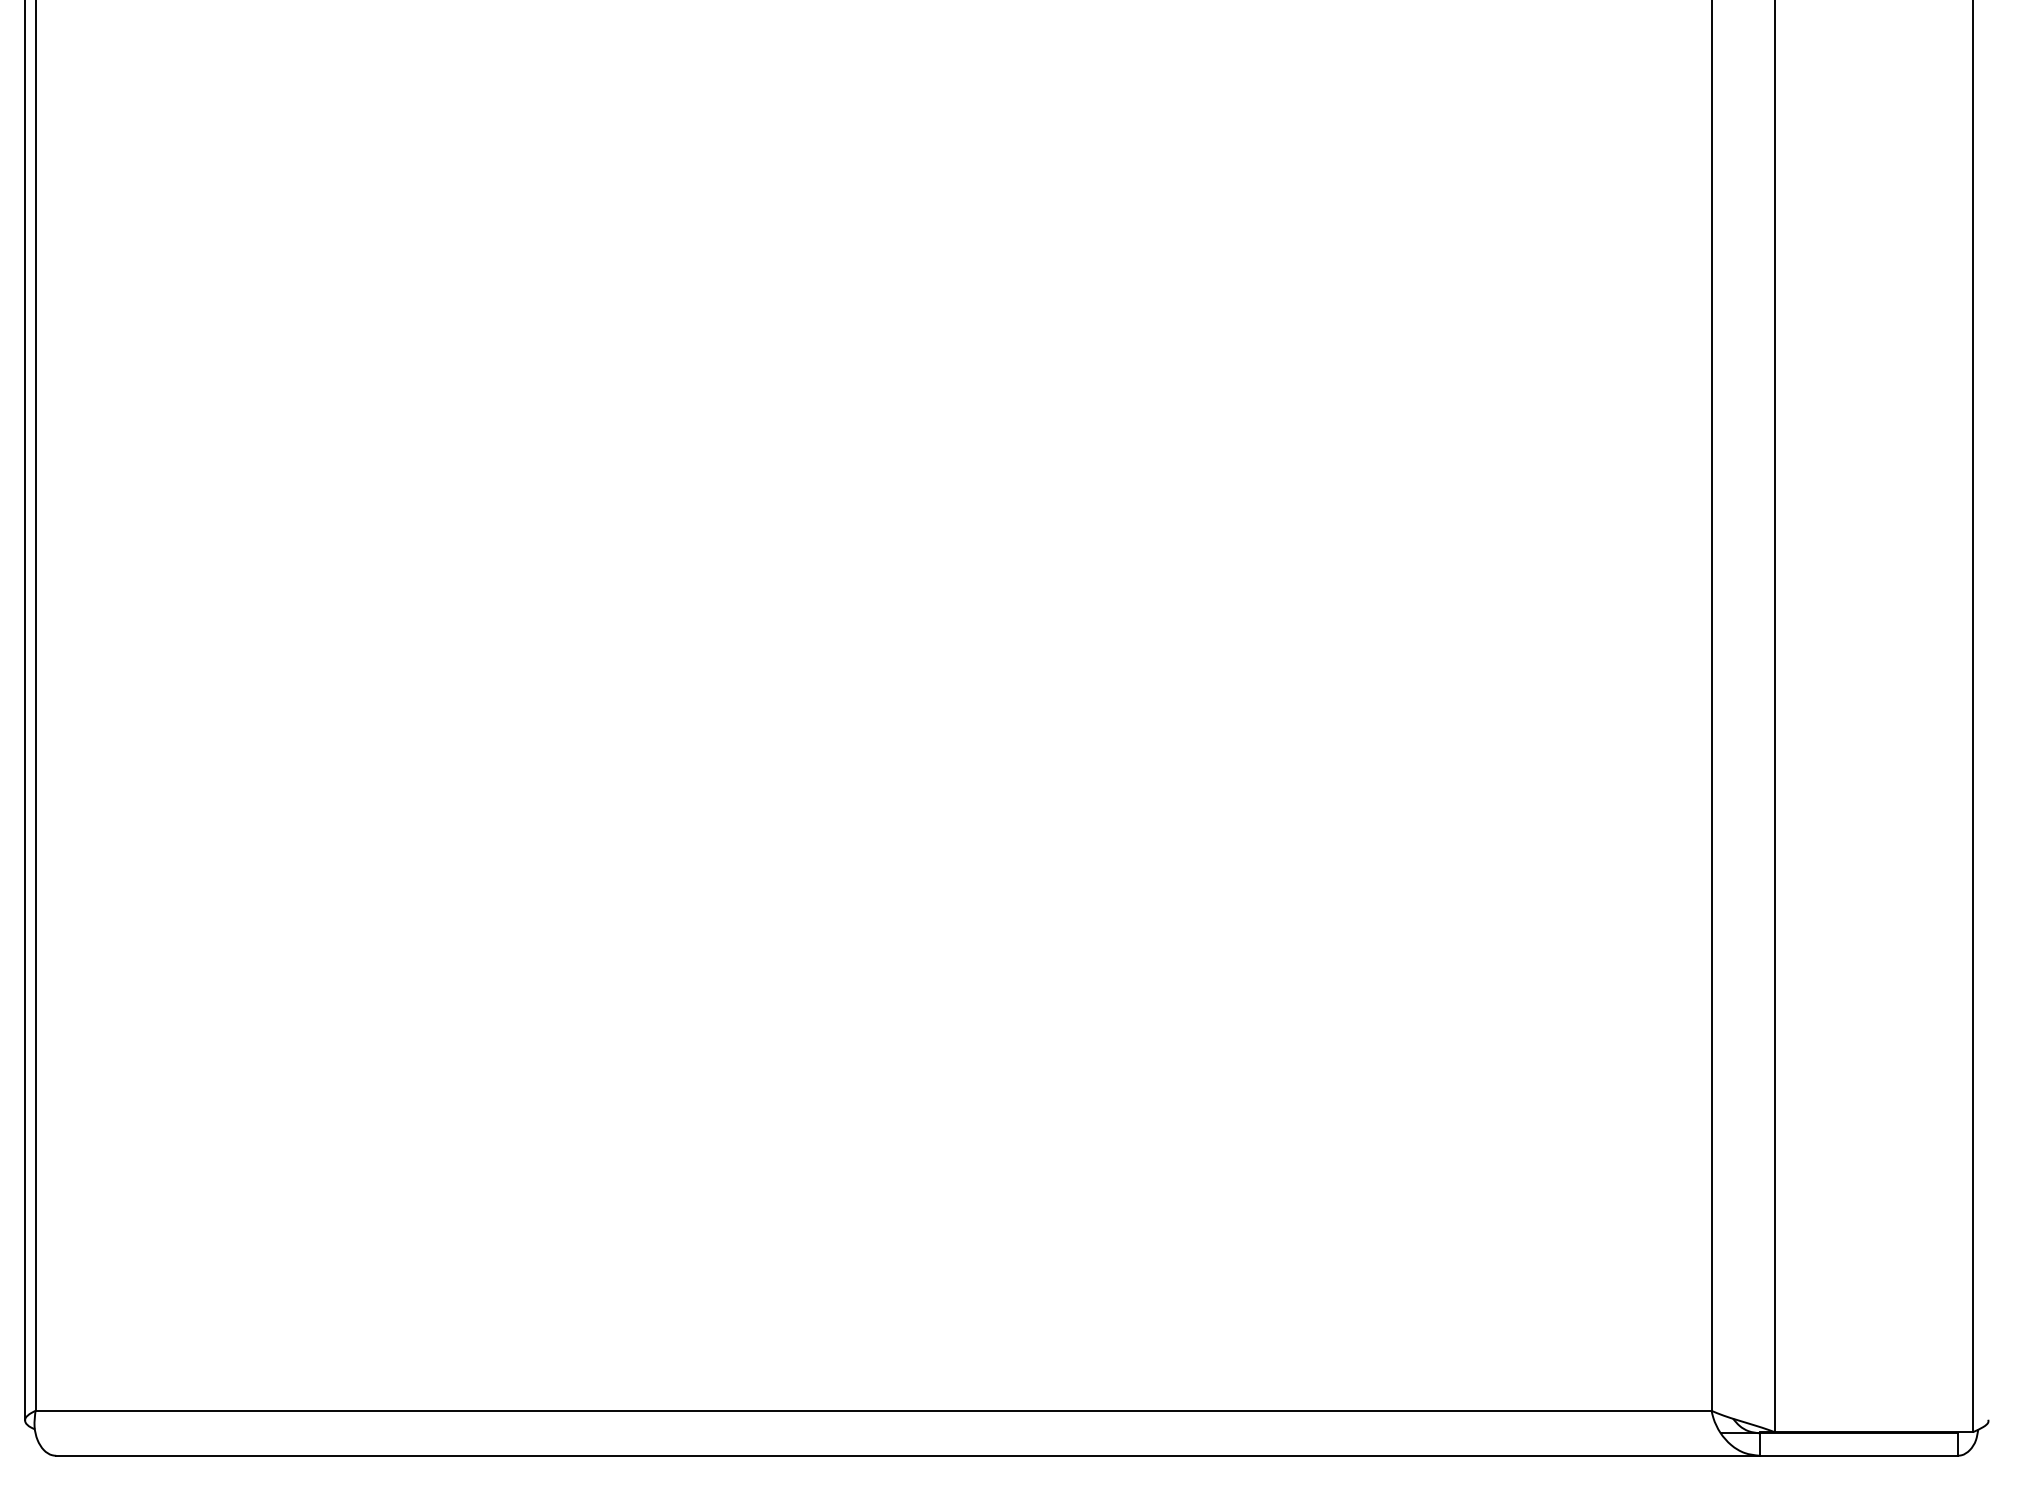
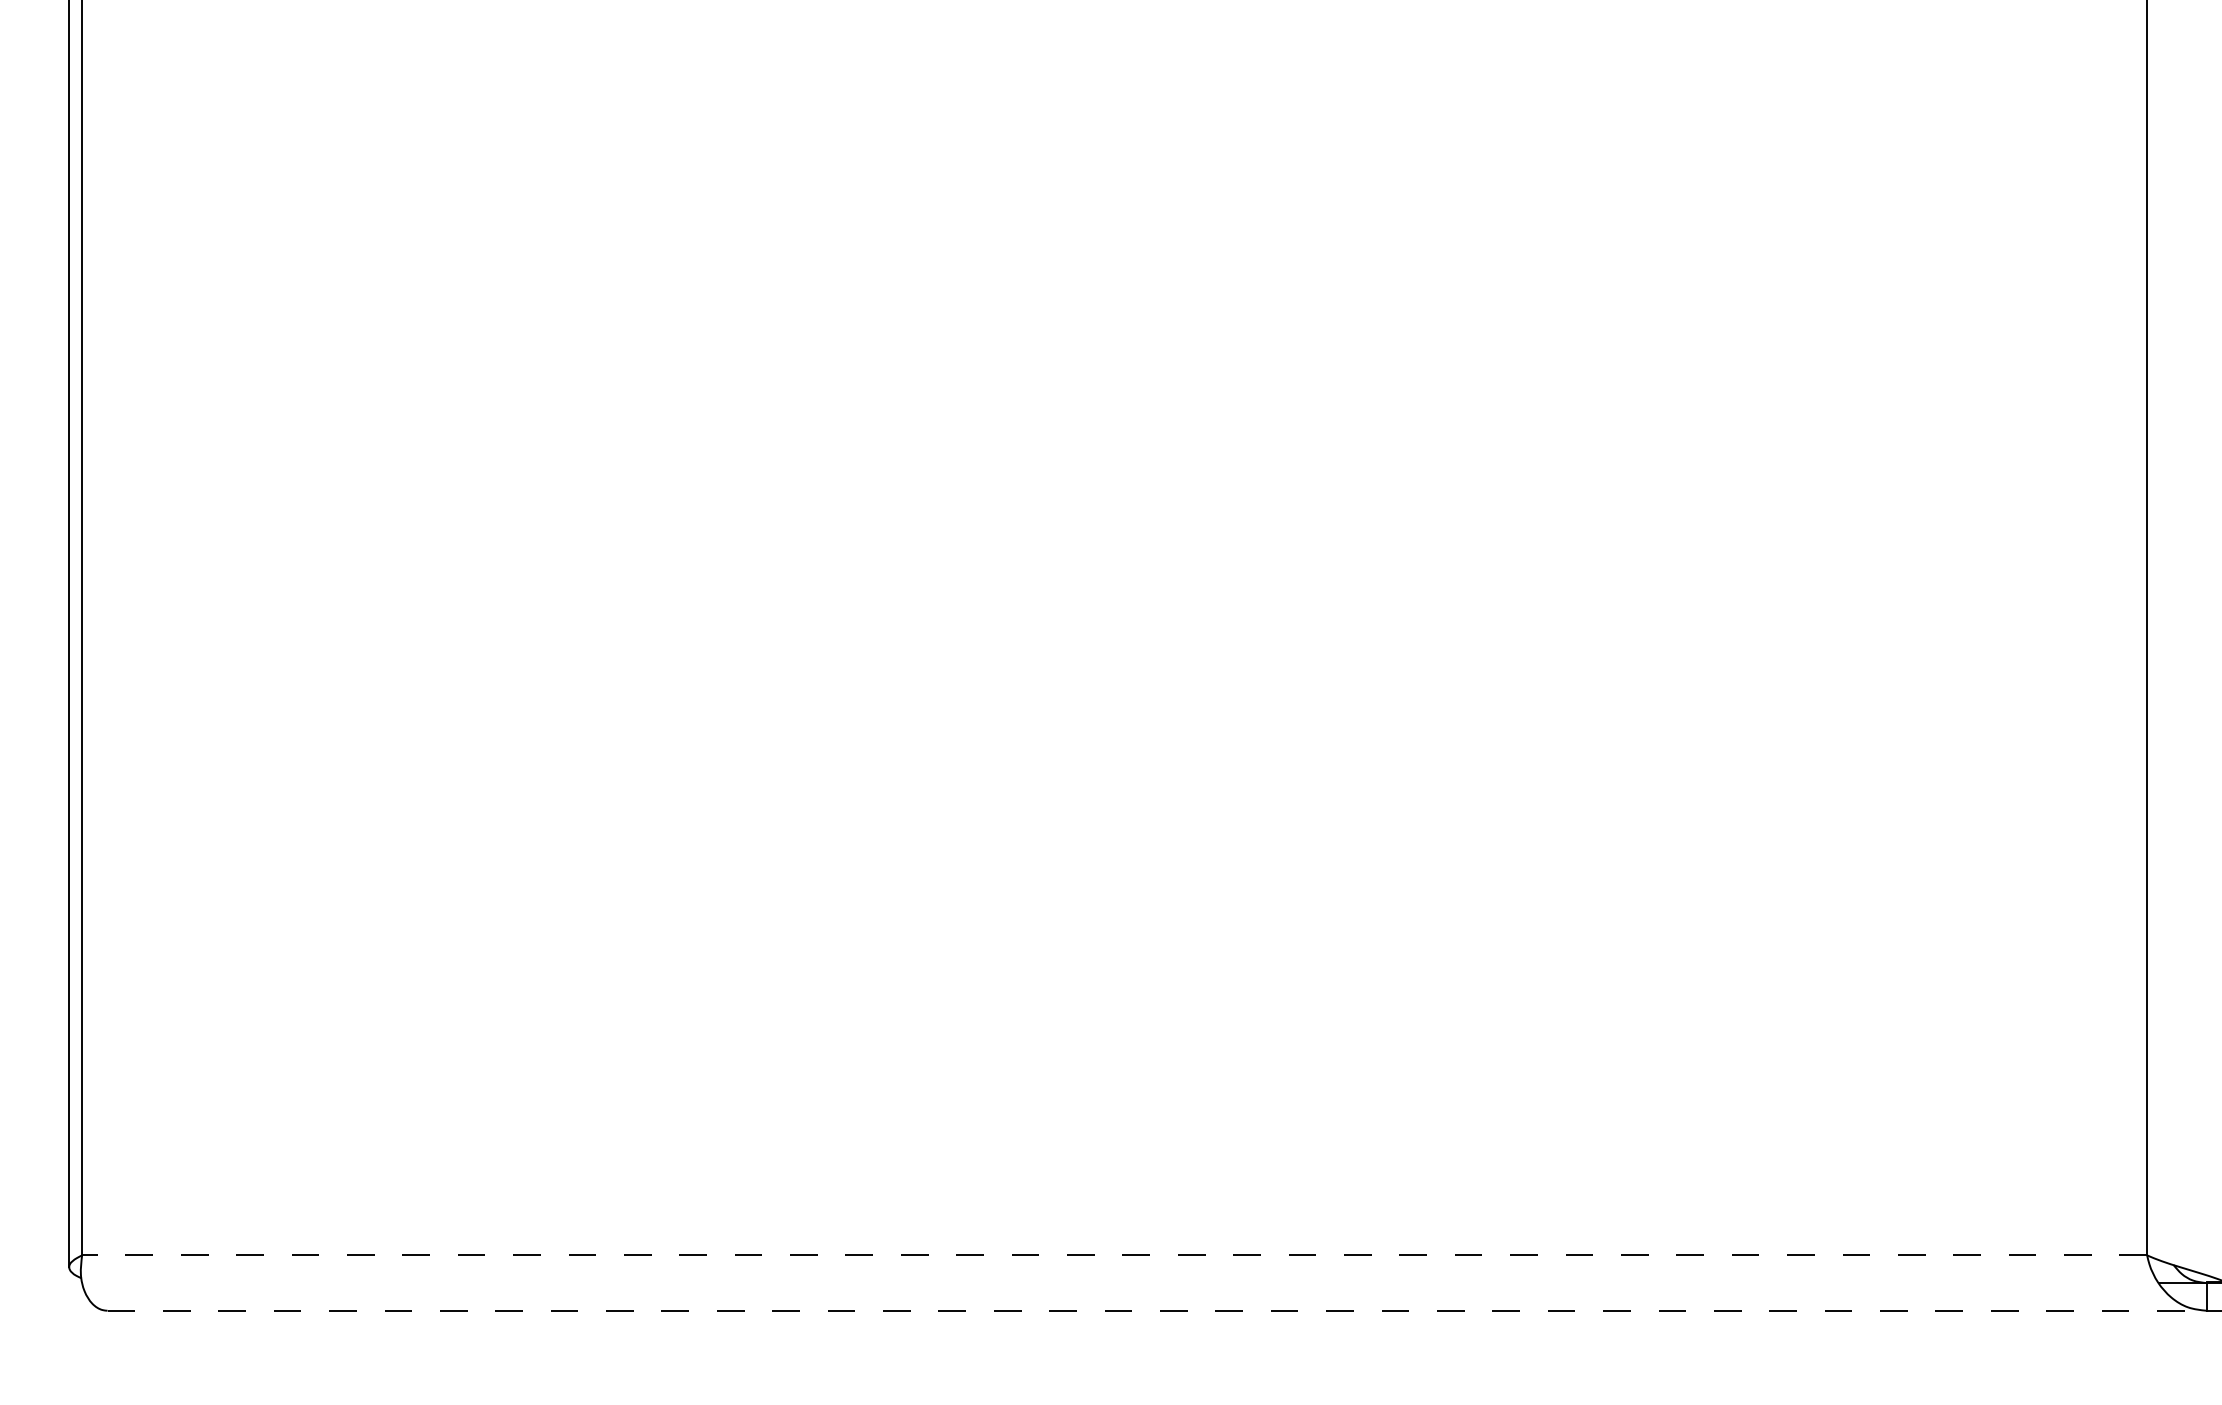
line: (873, 1410) -> (1114, 1254), solid -> dashed
line: (907, 1455) -> (1156, 1310), solid -> dashed

